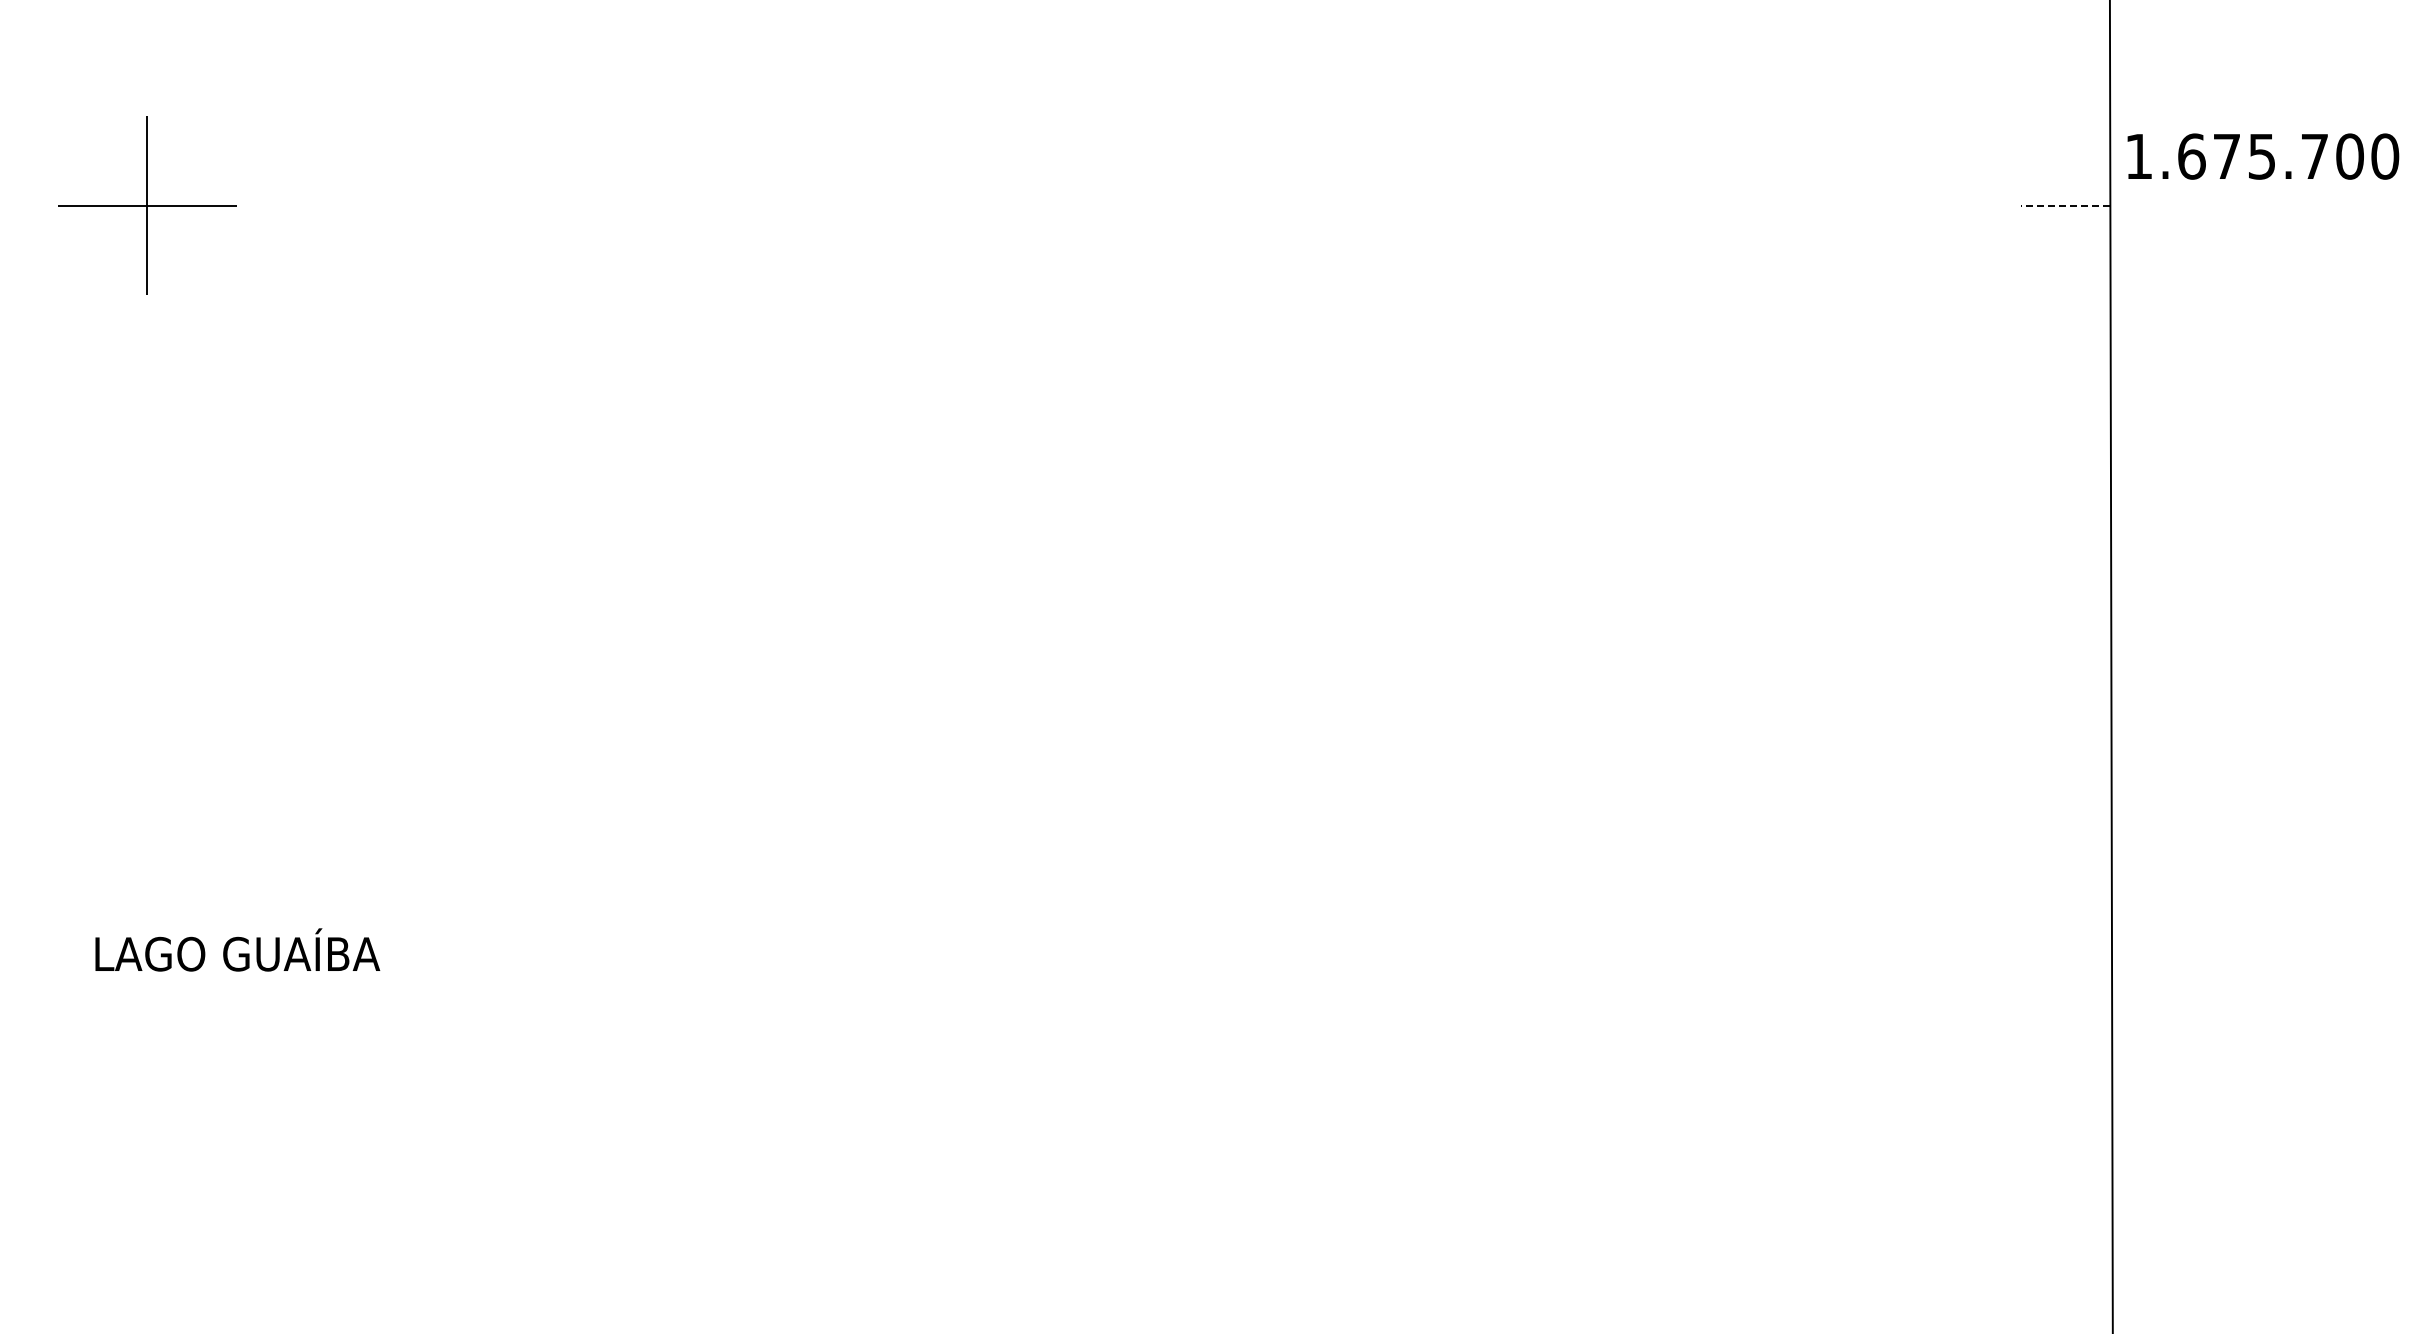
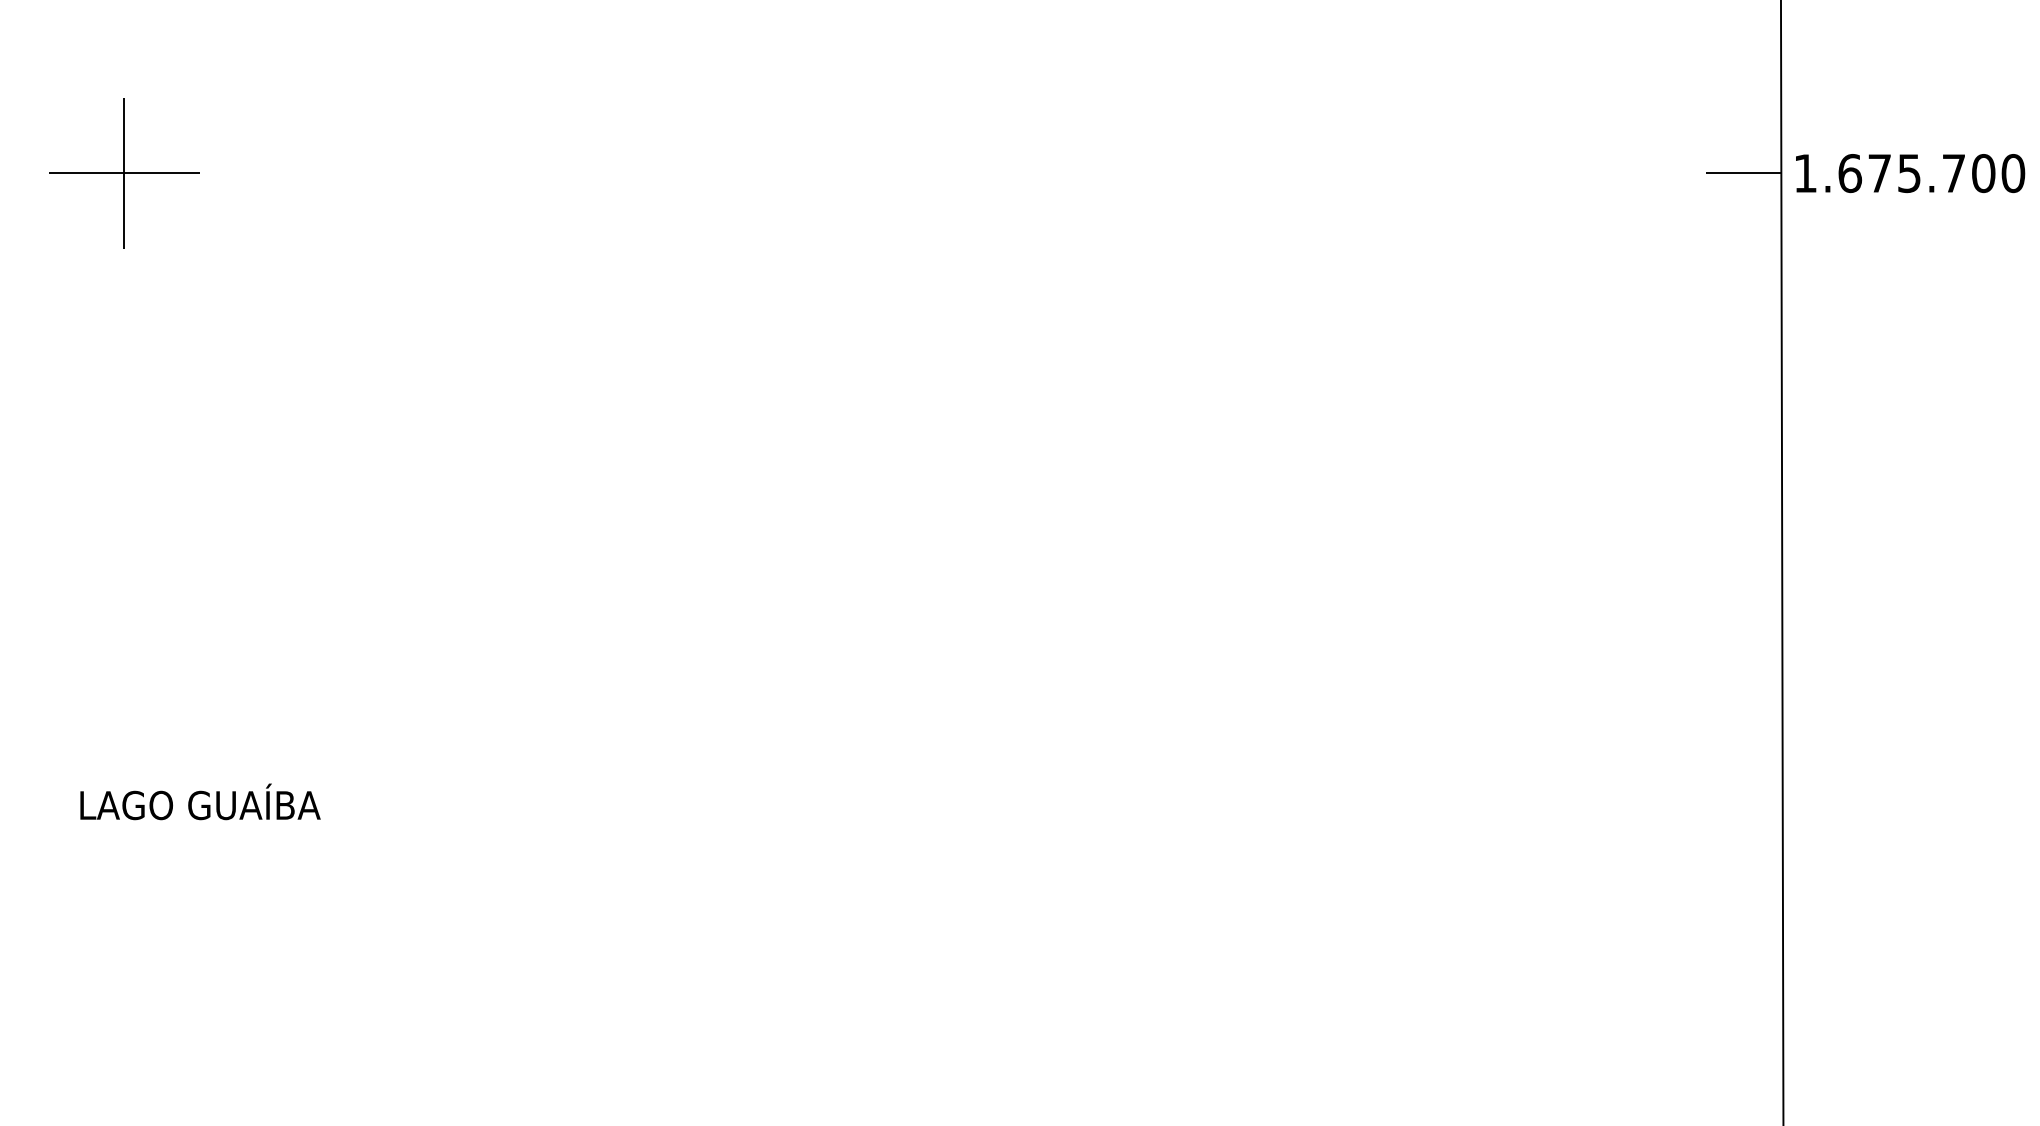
text: (2263, 156) -> (1910, 173), moved
line: (2065, 205) -> (1743, 173), dashed -> solid

